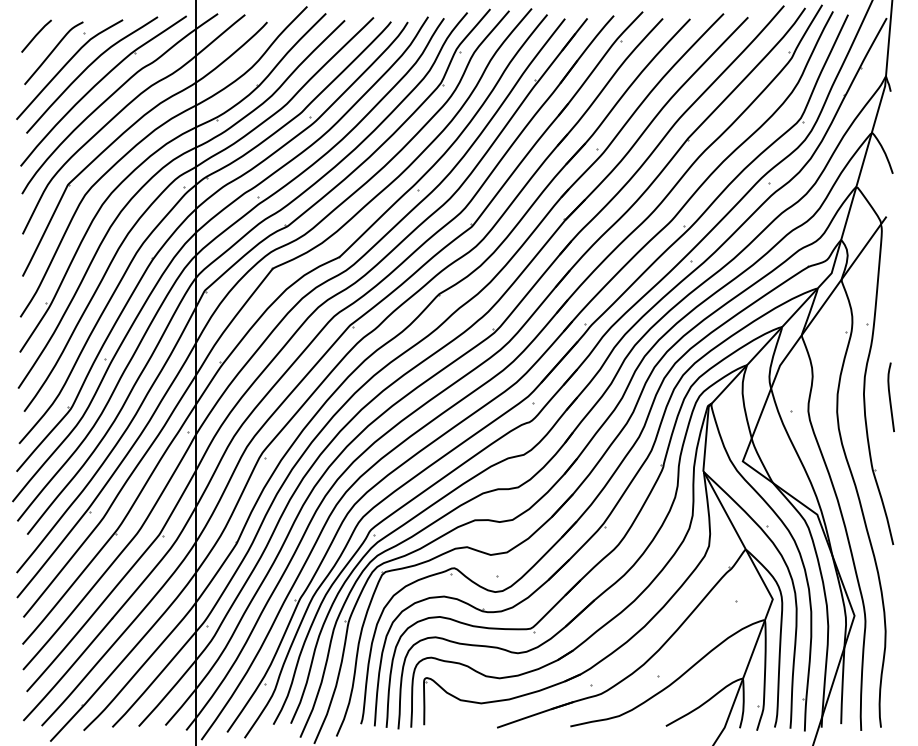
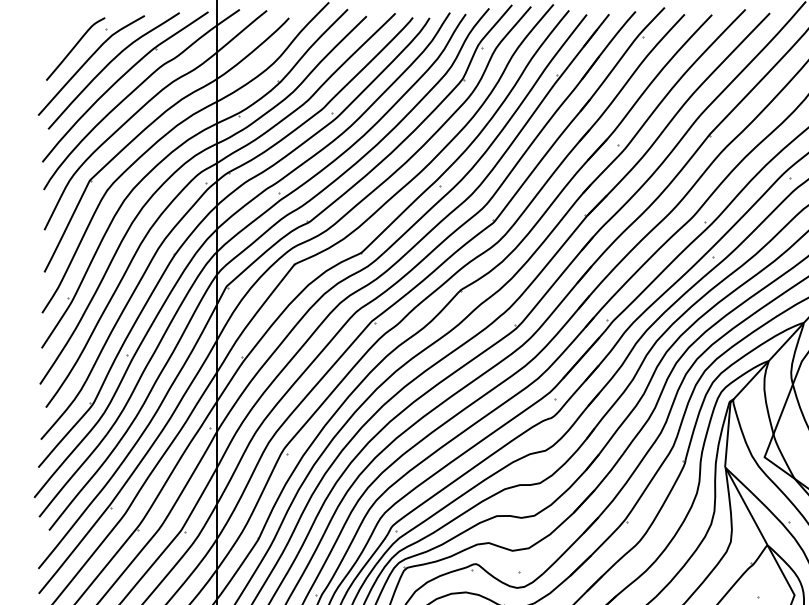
line: (36, 35) -> (58, 31), removed

